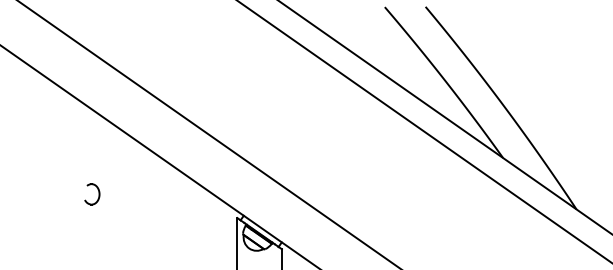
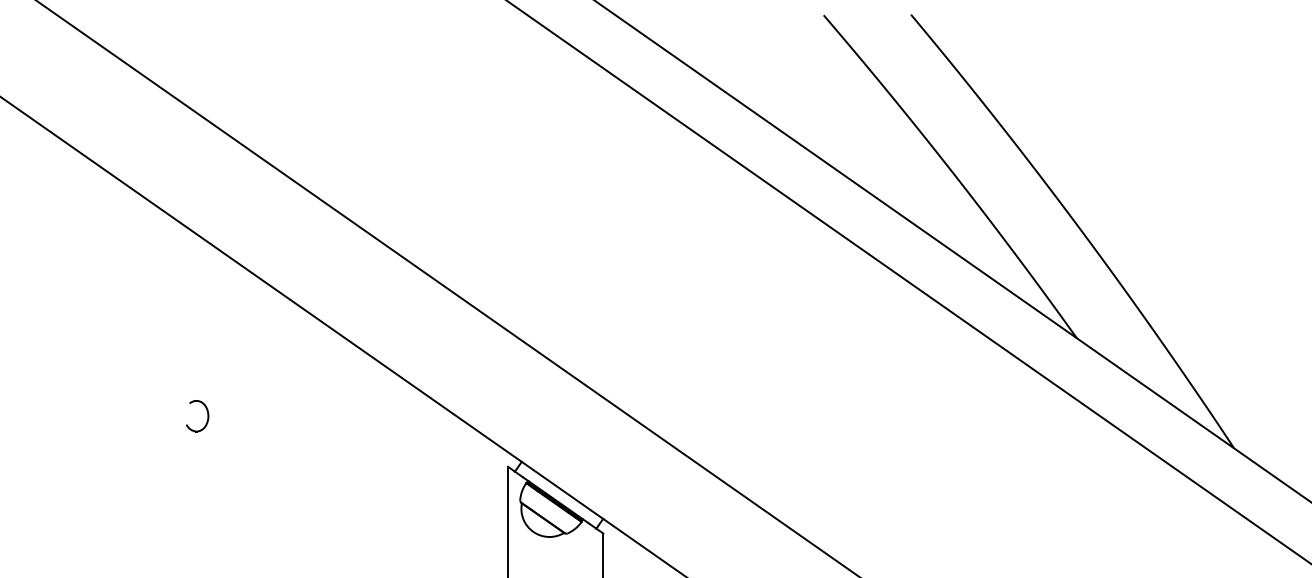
part: (92, 194) -> (197, 416), size x0.7

